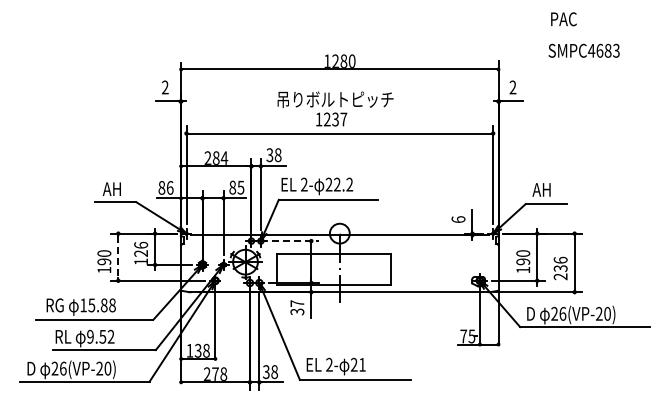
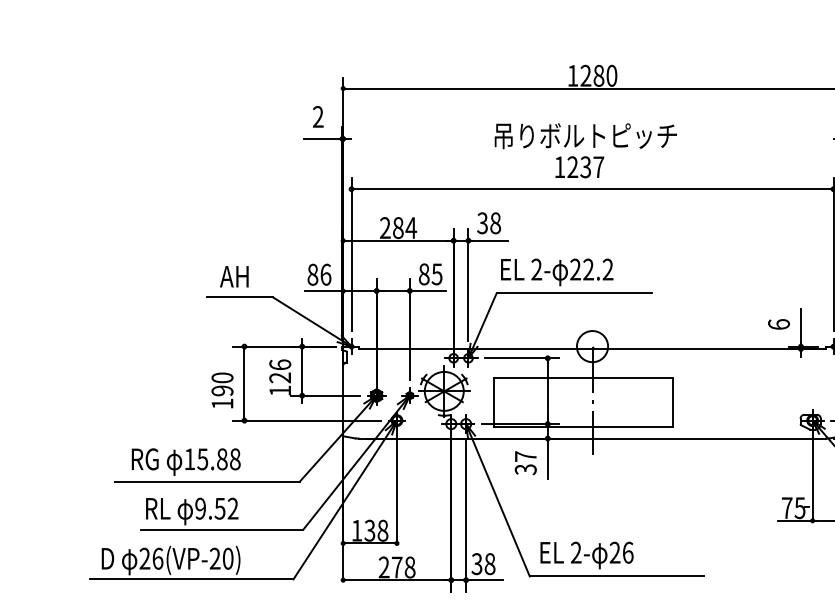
line: (295, 241) -> (522, 358), dashed -> solid
line: (118, 257) -> (244, 384), dashed -> solid
text: (362, 364) -> (628, 552), 21 -> 26

